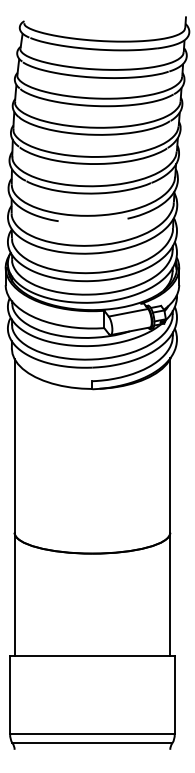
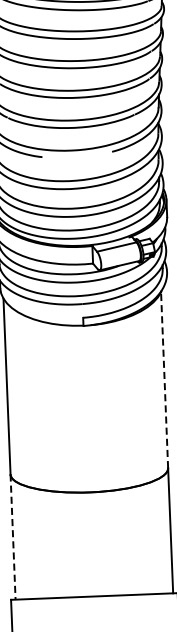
line: (170, 445) -> (164, 379), solid -> dashed
line: (14, 594) -> (12, 536), solid -> dashed

